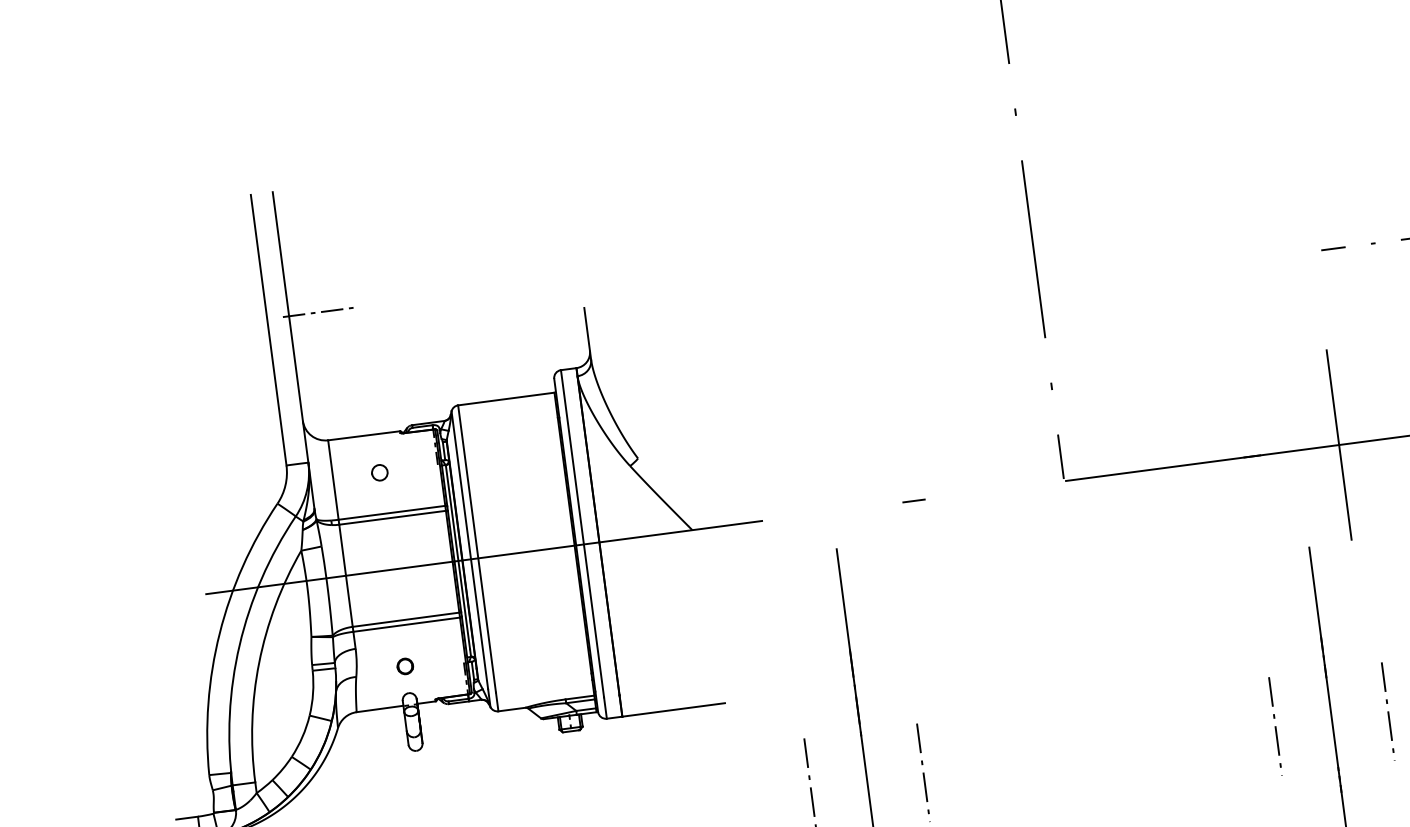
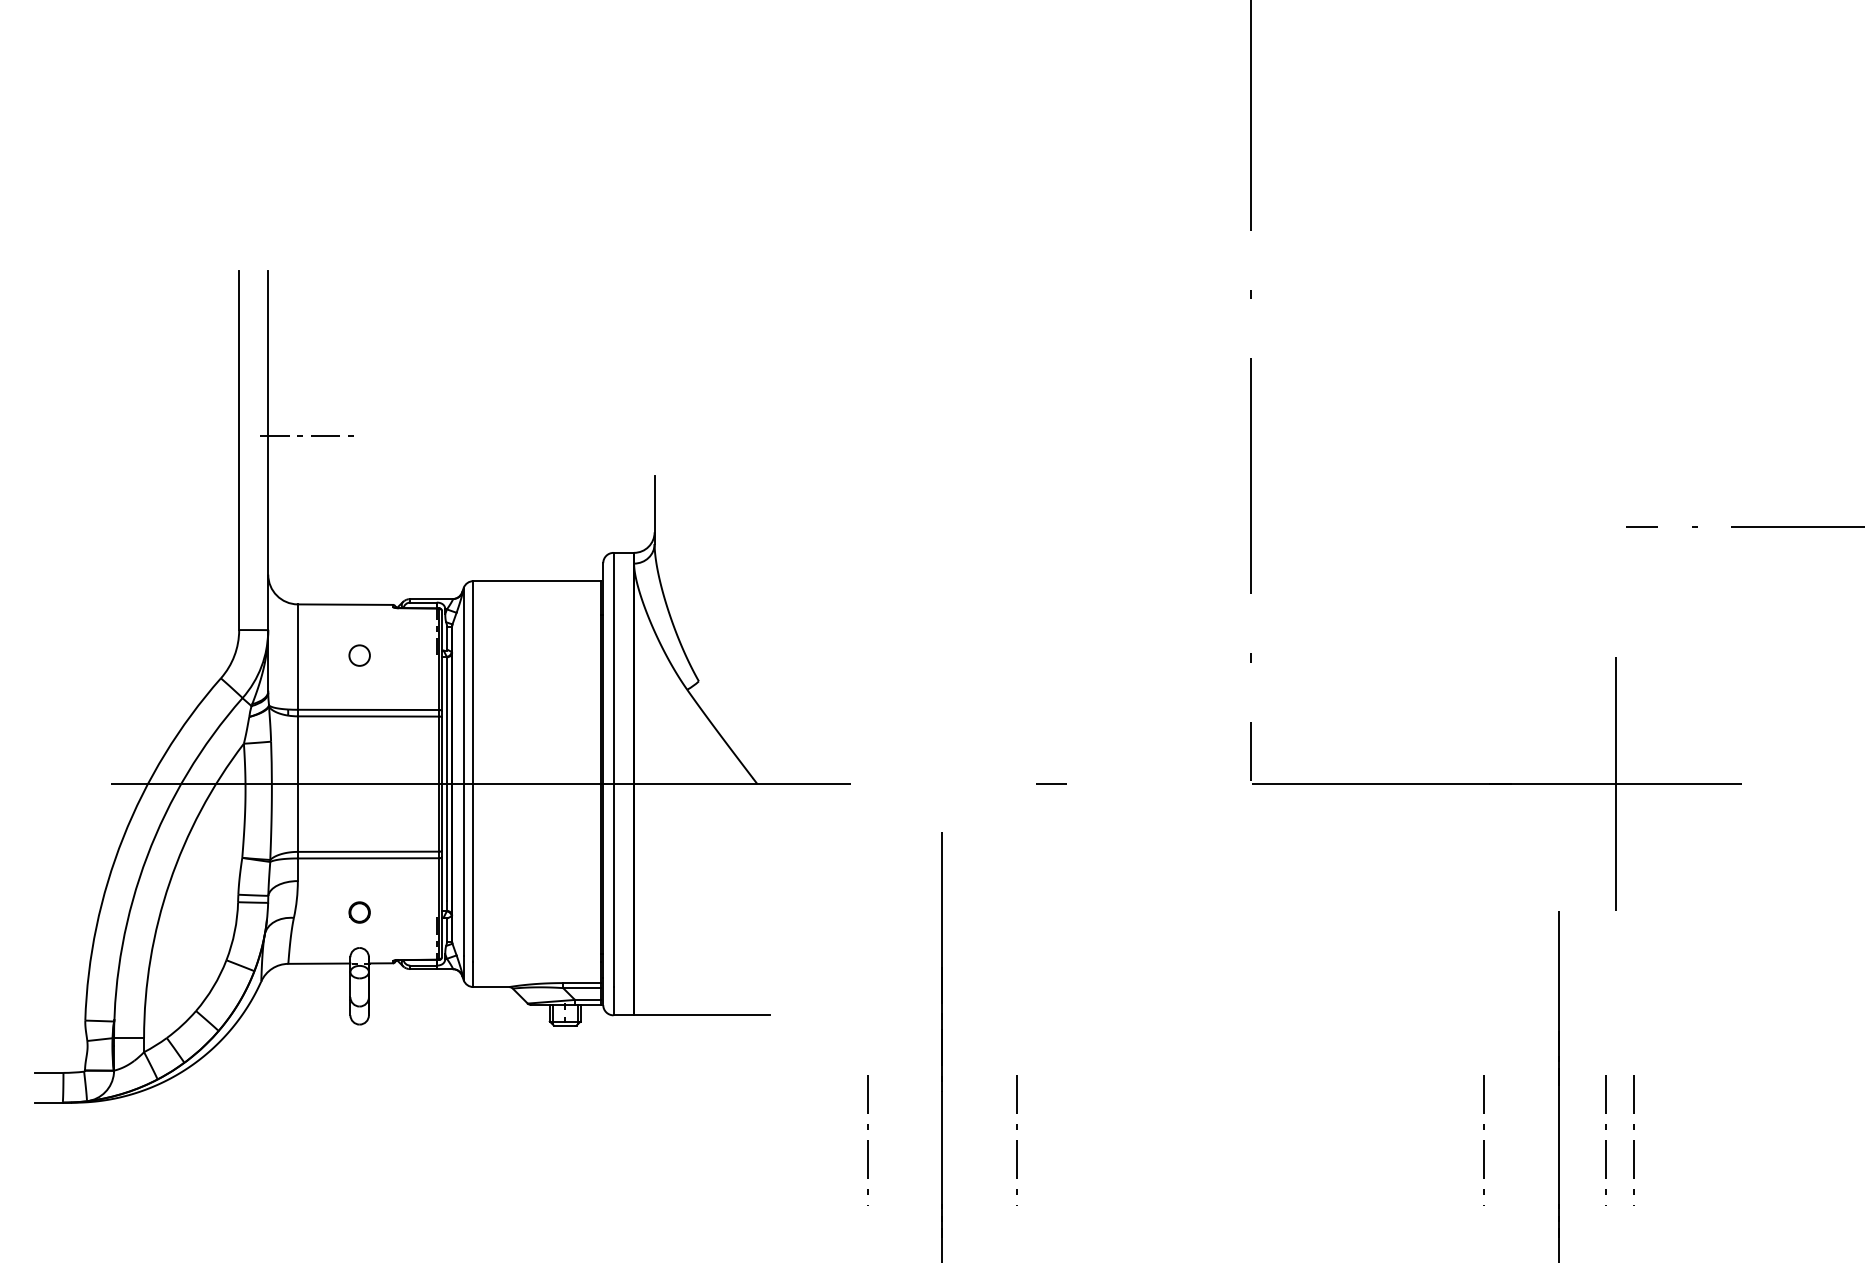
line: (1366, 714) -> (1605, 1140), added

